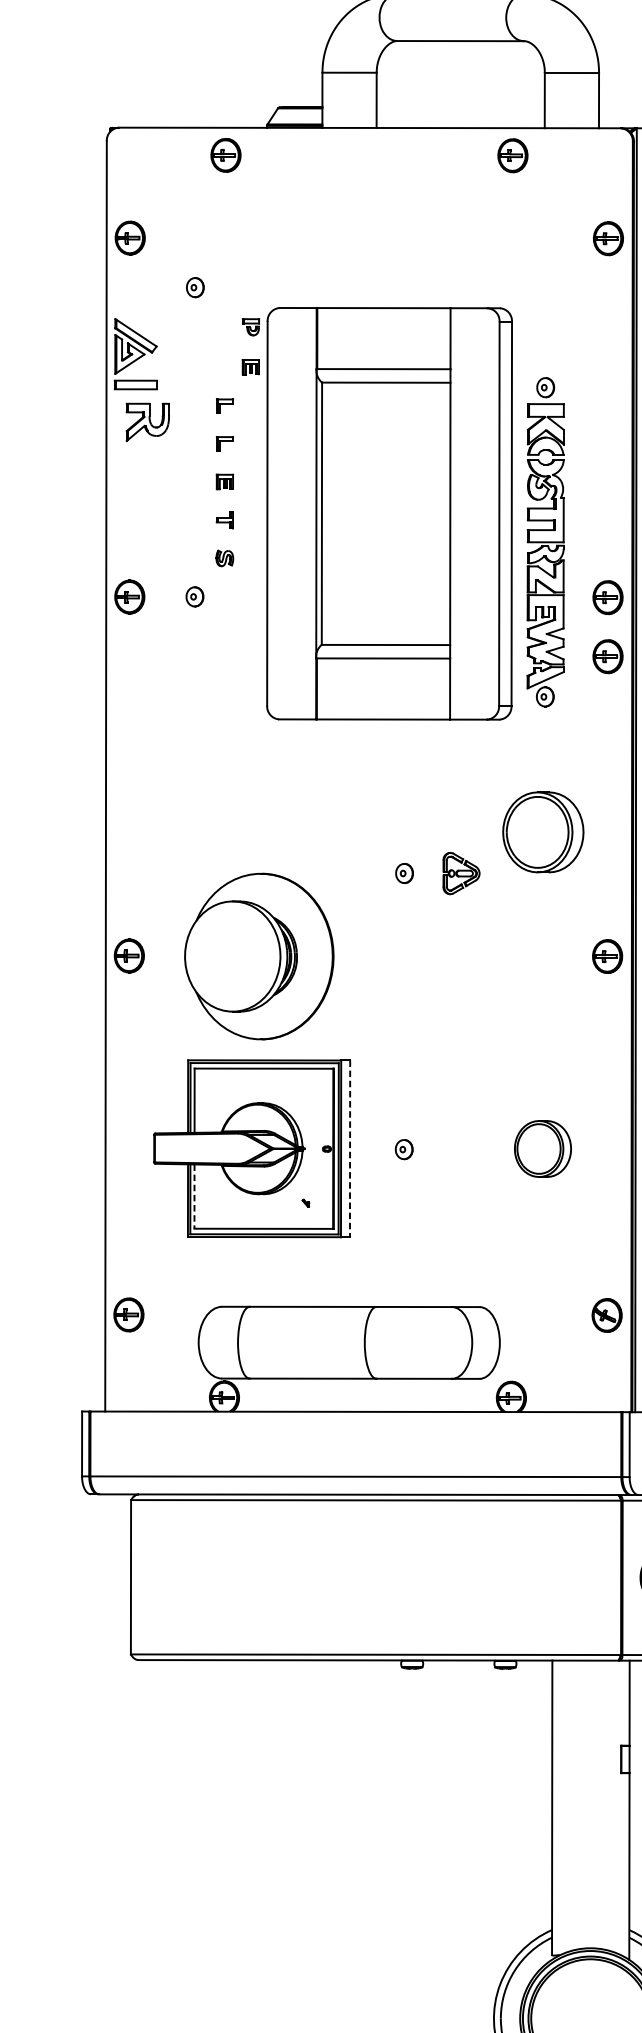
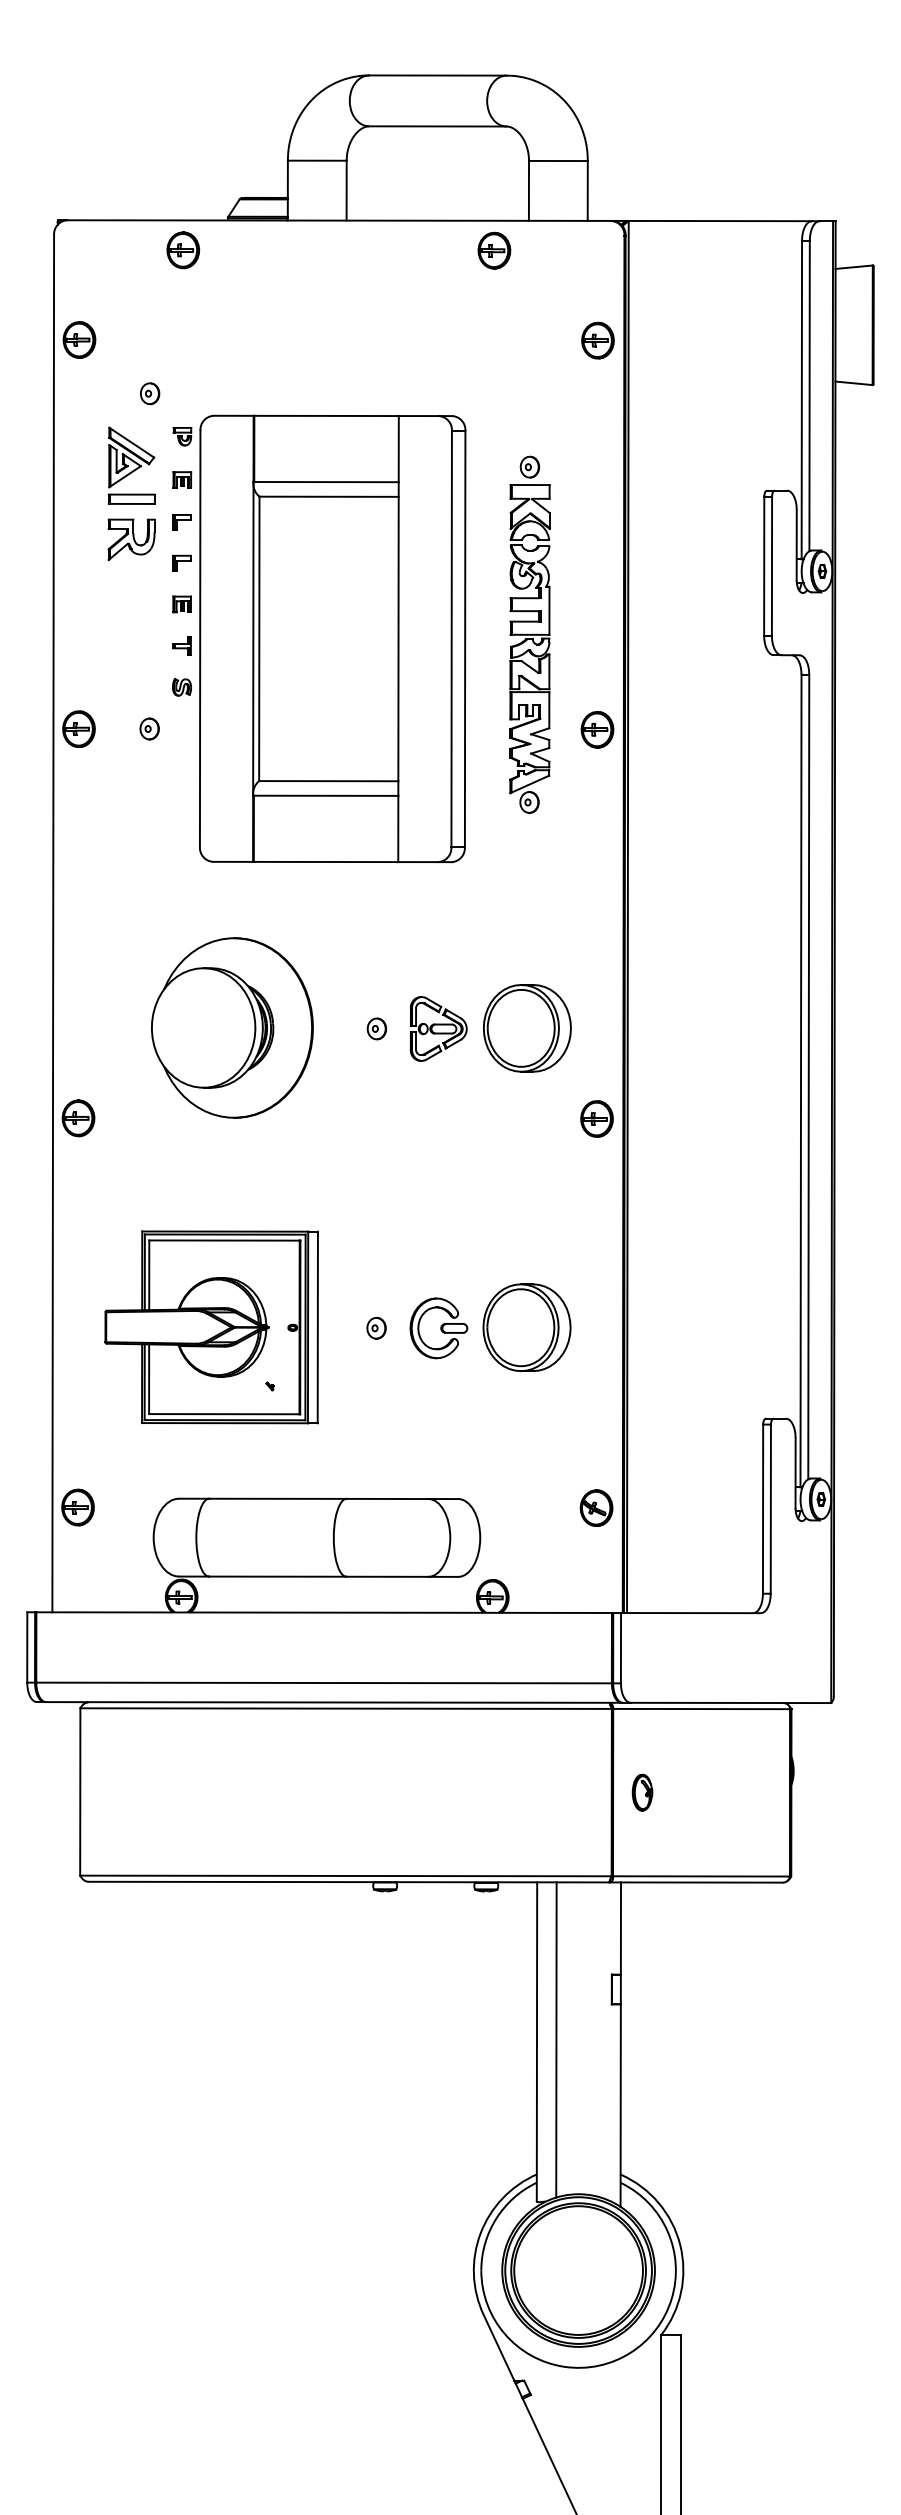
part: (135, 353) -> (131, 465), moved
part: (147, 422) -> (131, 539), moved
part: (377, 513) -> (319, 638), moved
part: (545, 541) -> (529, 634), moved
part: (608, 656) -> (597, 793), removed
part: (543, 832) -> (527, 1028), moved
part: (461, 873) -> (438, 1028), size x1.43
part: (259, 956) -> (232, 1027), moved
line: (349, 1148) -> (317, 1327), dashed -> solid
part: (542, 1148) -> (526, 1327), size x1.43
part: (461, 1149) -> (438, 1328), added
line: (194, 1196) -> (149, 1379), dashed -> solid
line: (570, 1805) -> (556, 2039), added

